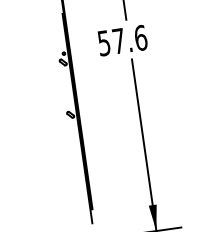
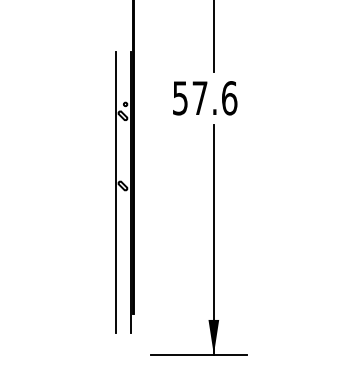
line: (66, 119) -> (116, 191), added

